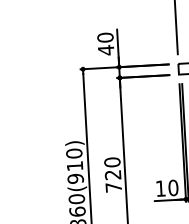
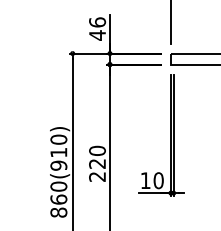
text: (105, 37) -> (97, 22), 40 -> 46
text: (113, 187) -> (97, 176), 720 -> 220

